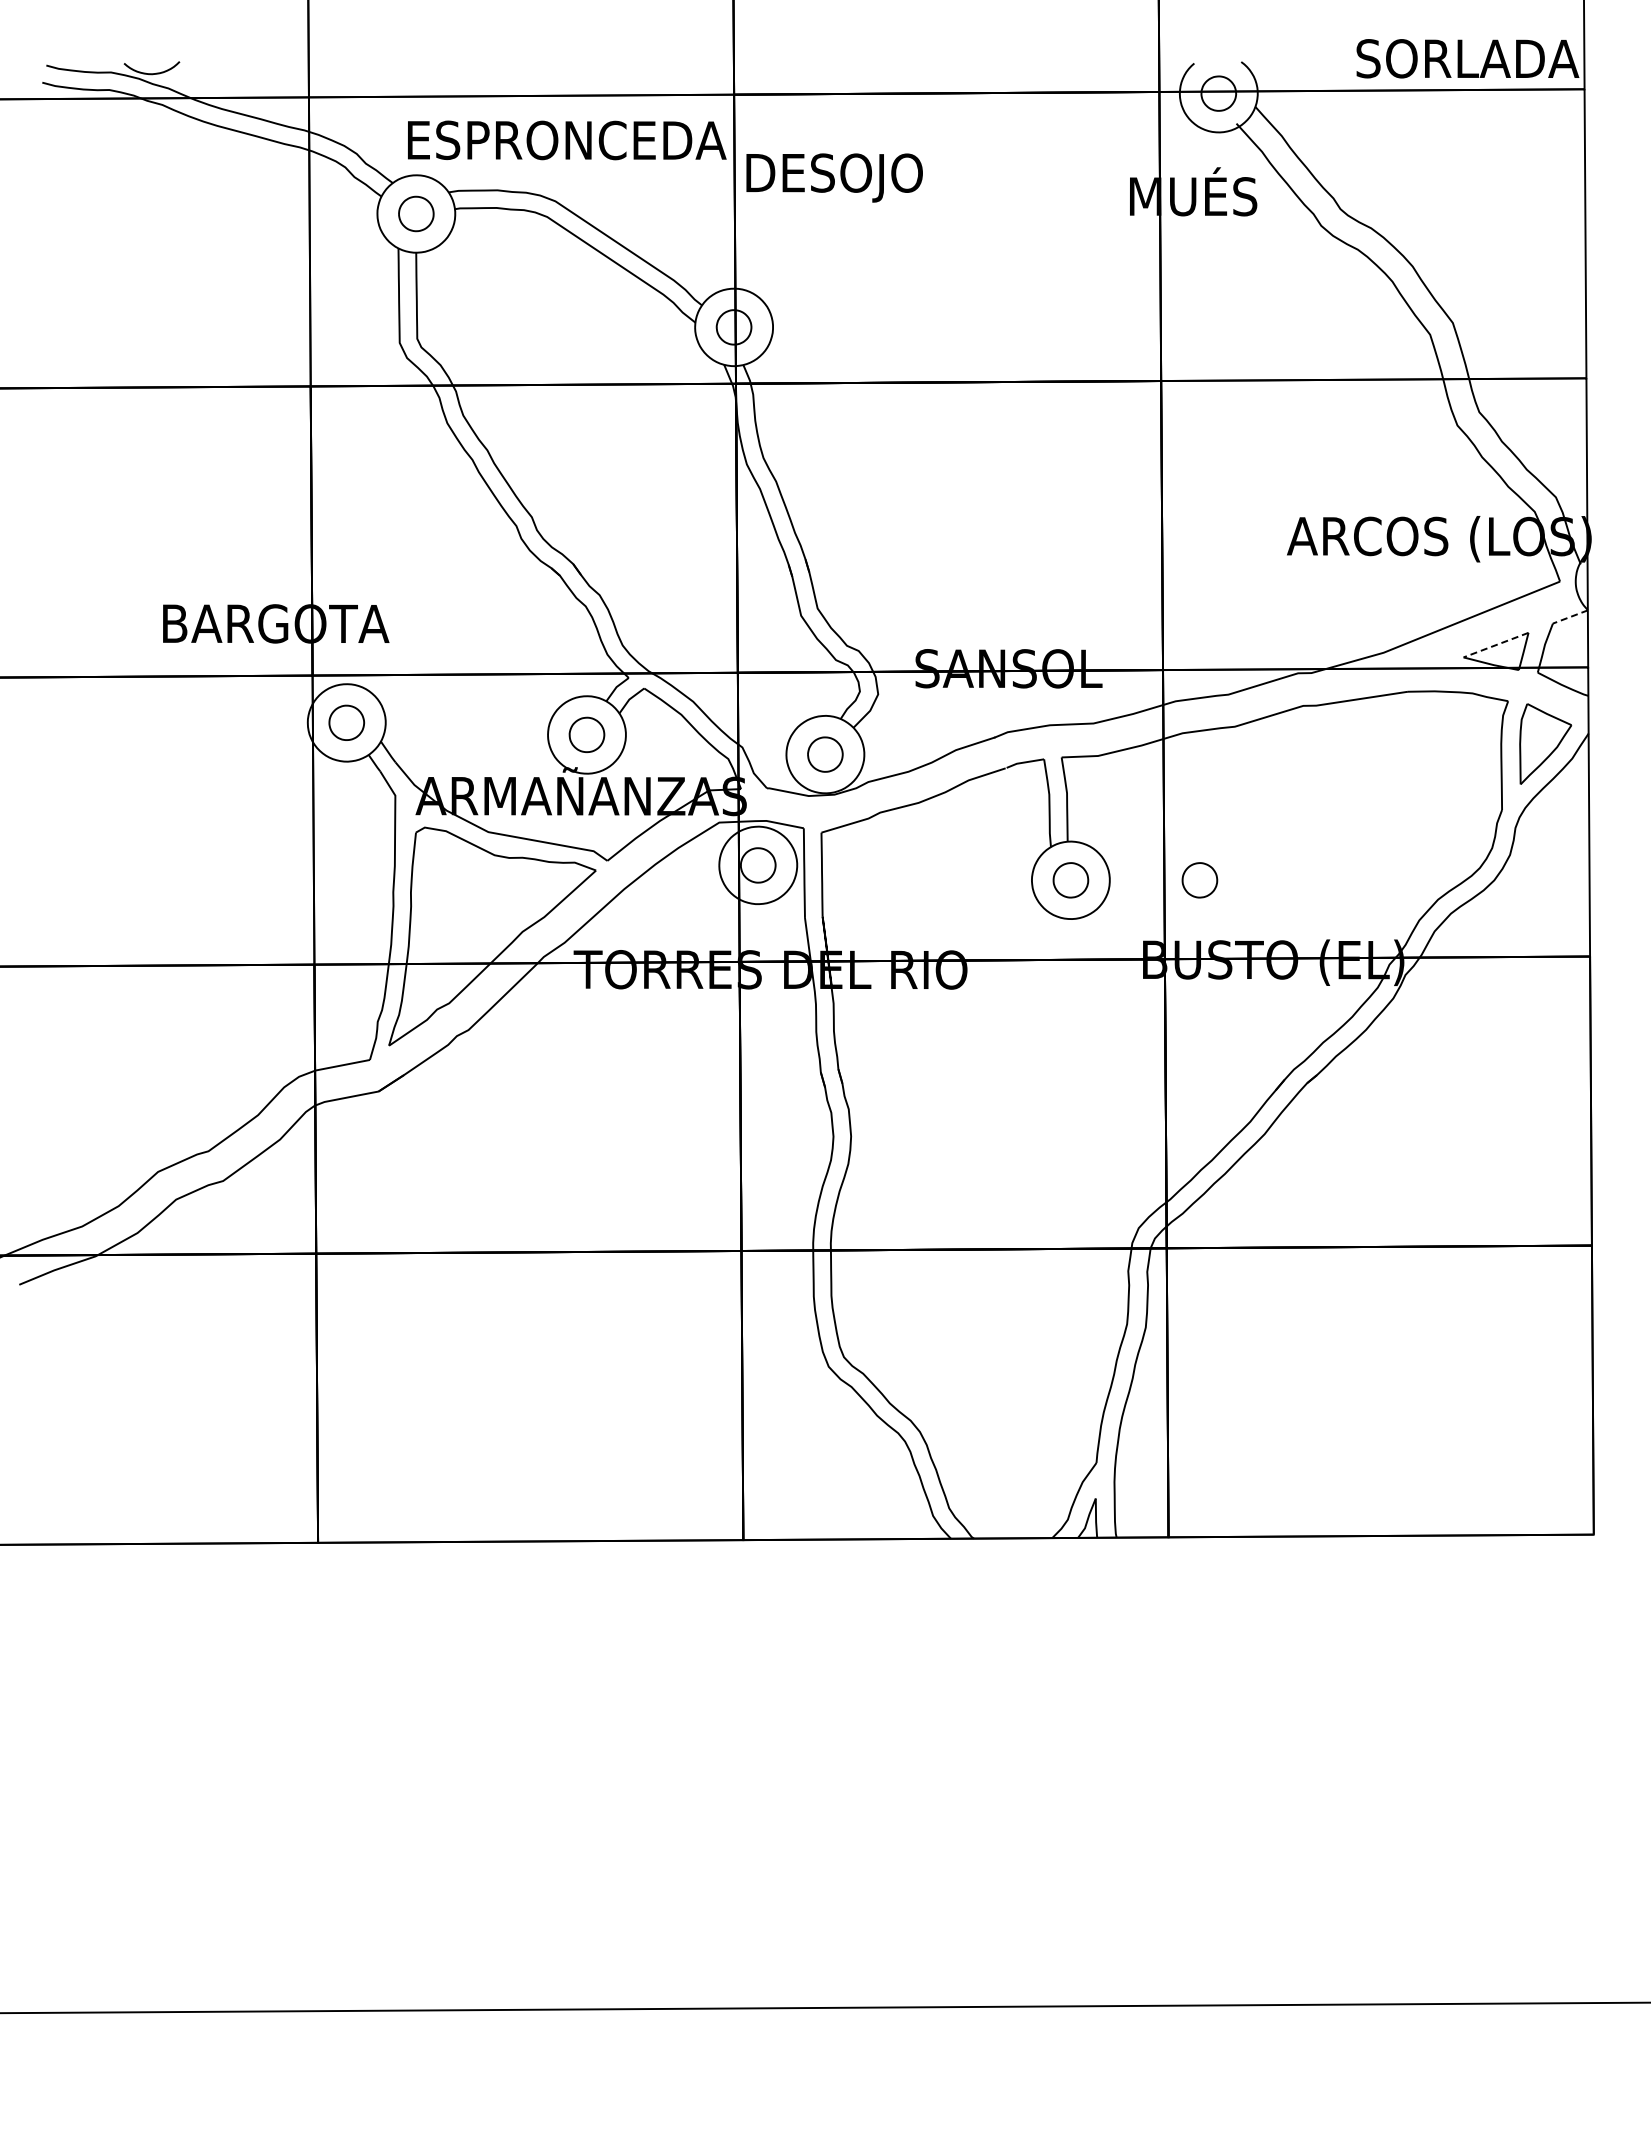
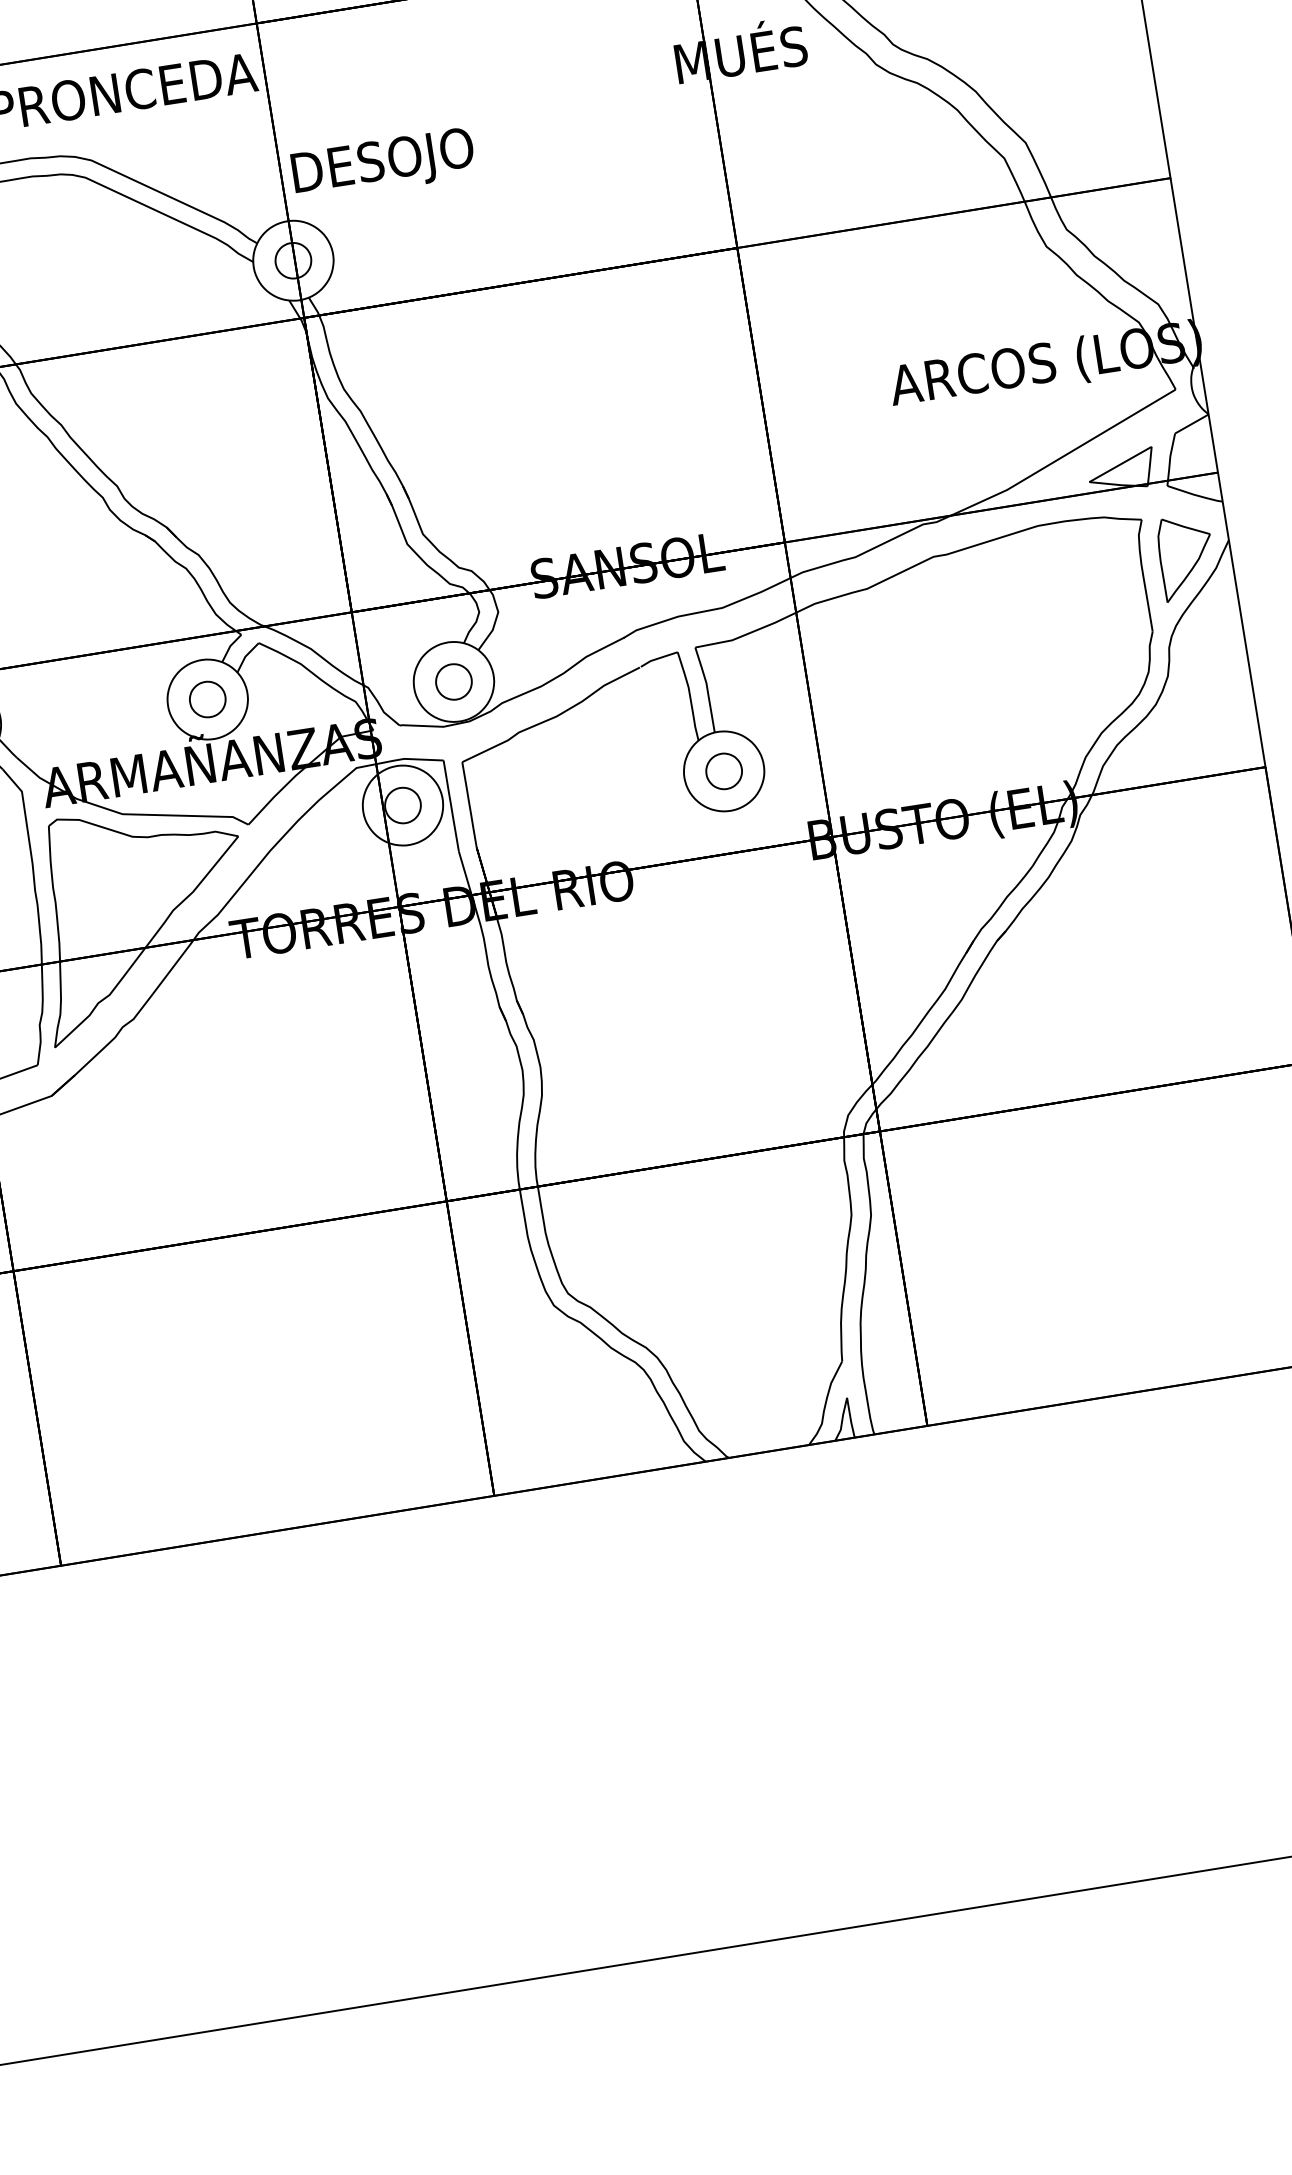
text: (834, 177) -> (383, 164), moved
line: (1570, 616) -> (1191, 423), dashed -> solid
line: (1496, 645) -> (1121, 464), dashed -> solid
part: (1199, 880) -> (855, 751), removed

